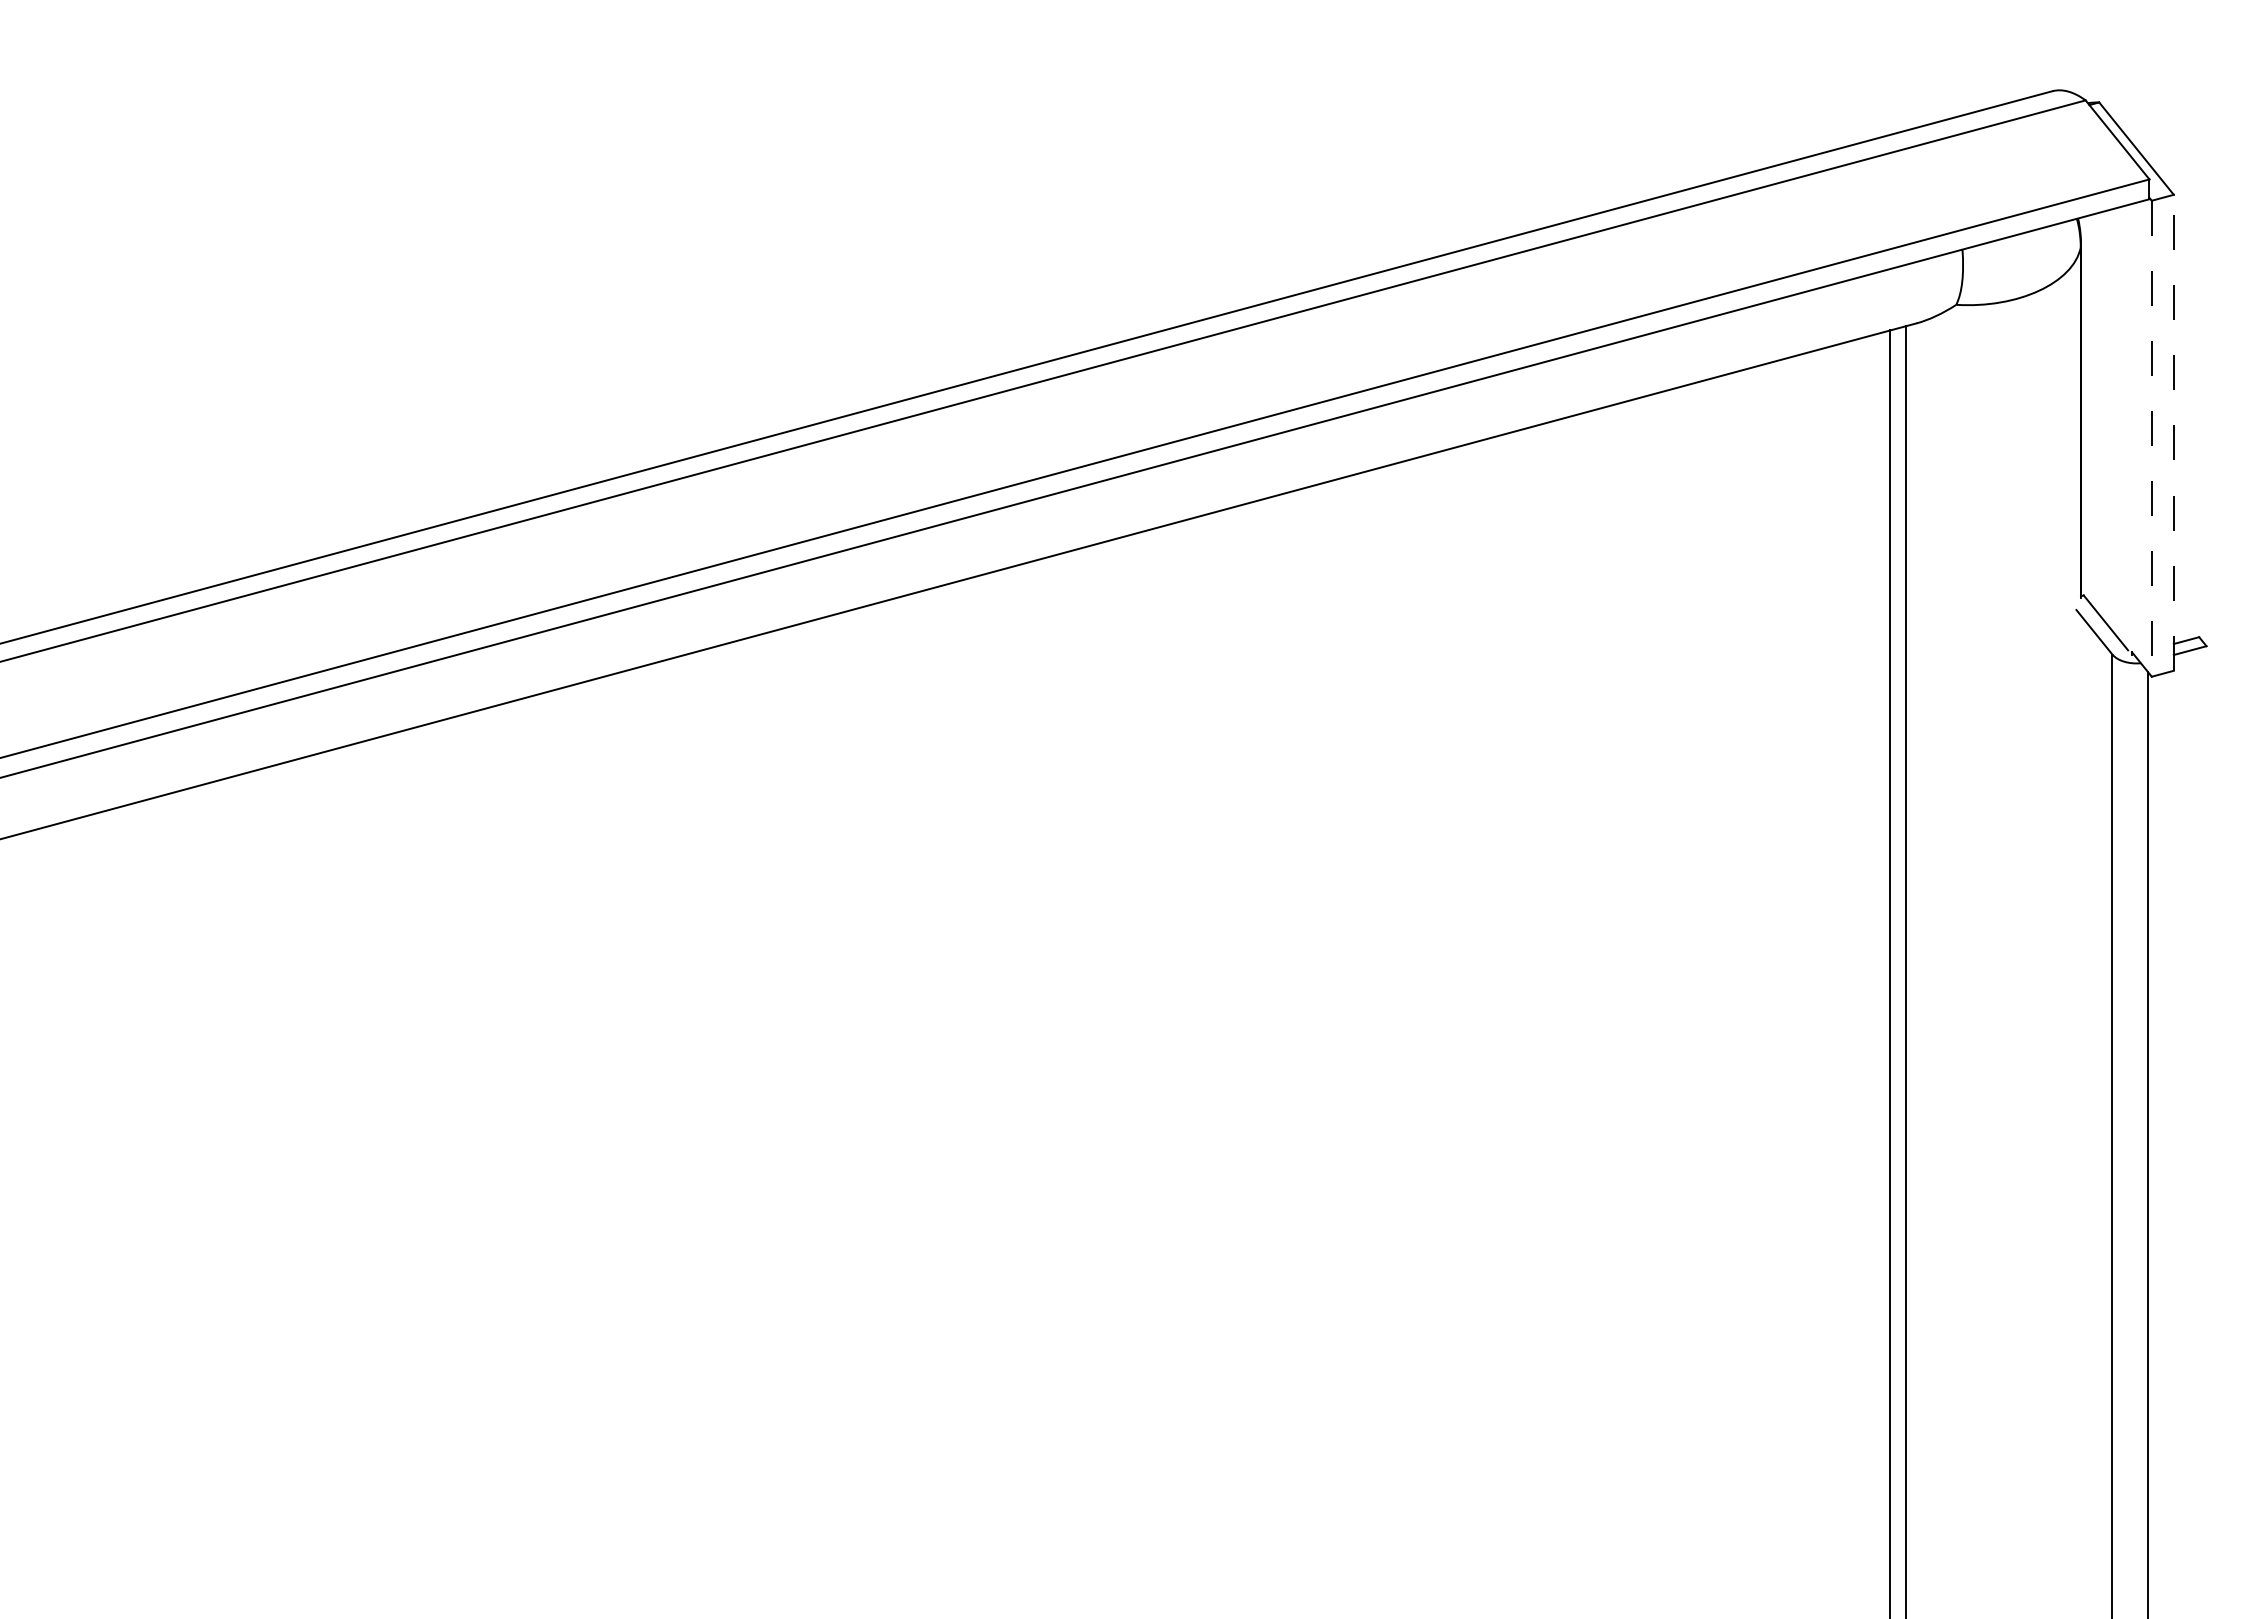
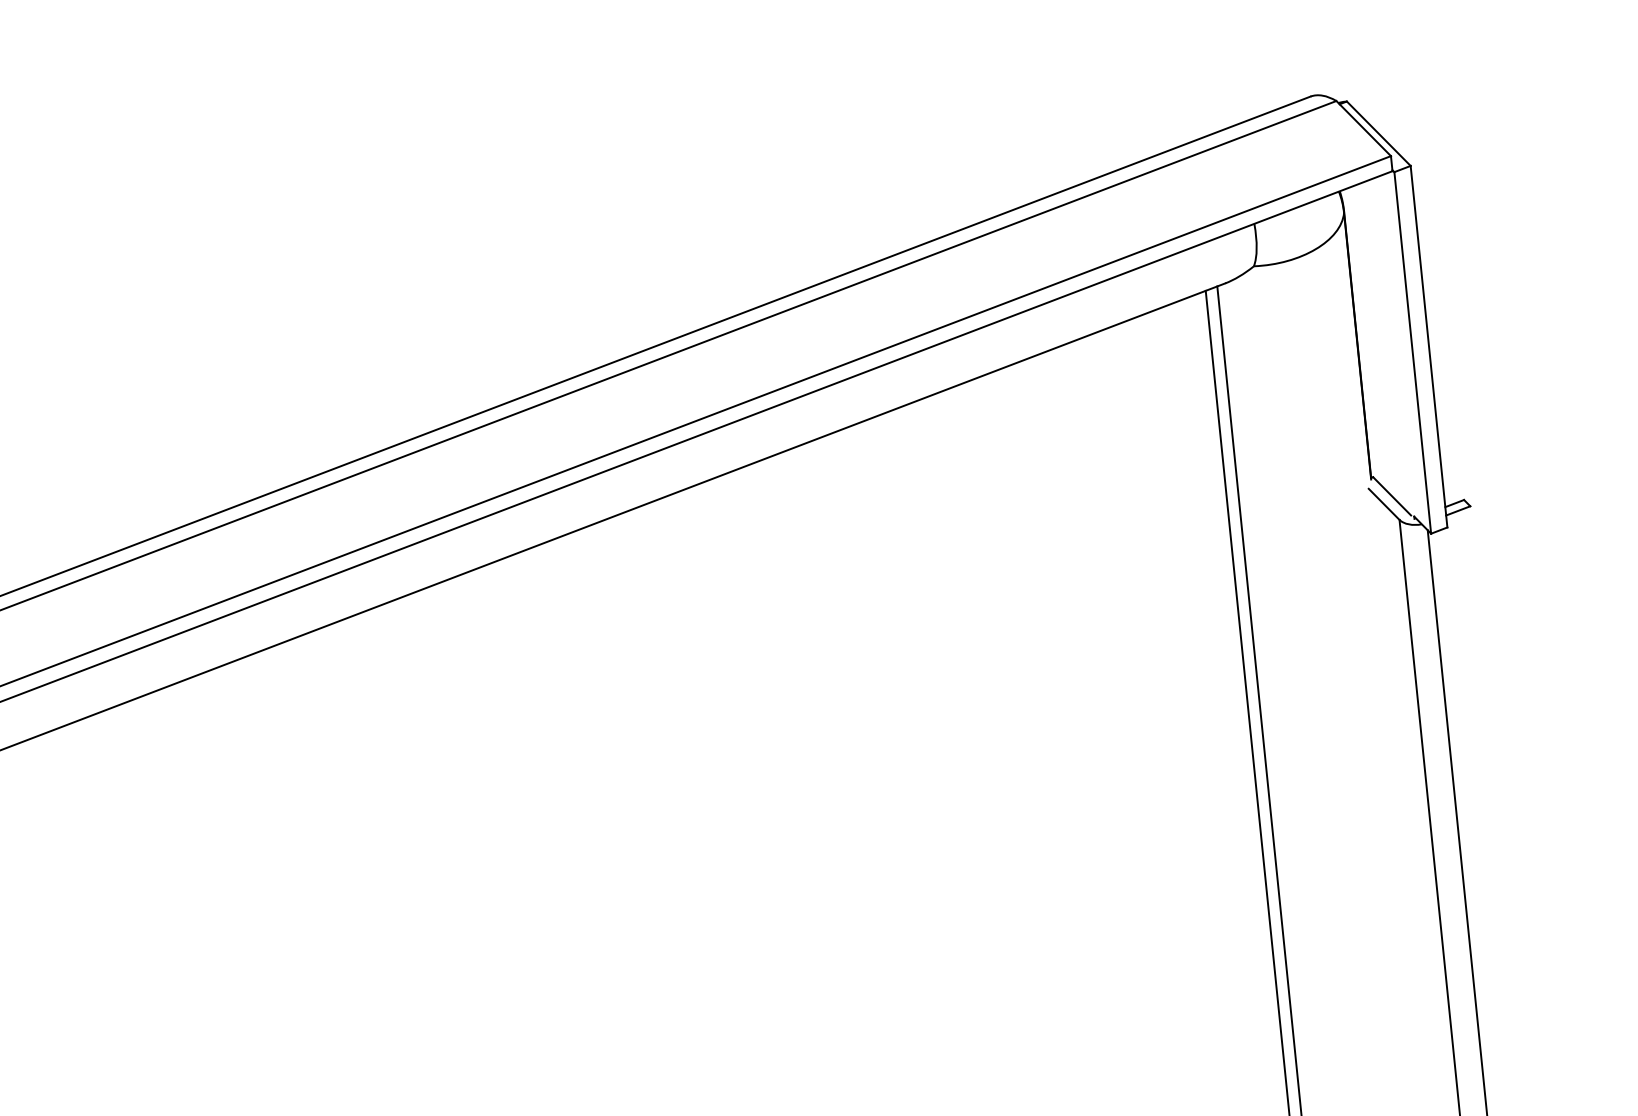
line: (2173, 432) -> (1428, 346), dashed -> solid
line: (2151, 439) -> (1412, 353), dashed -> solid

